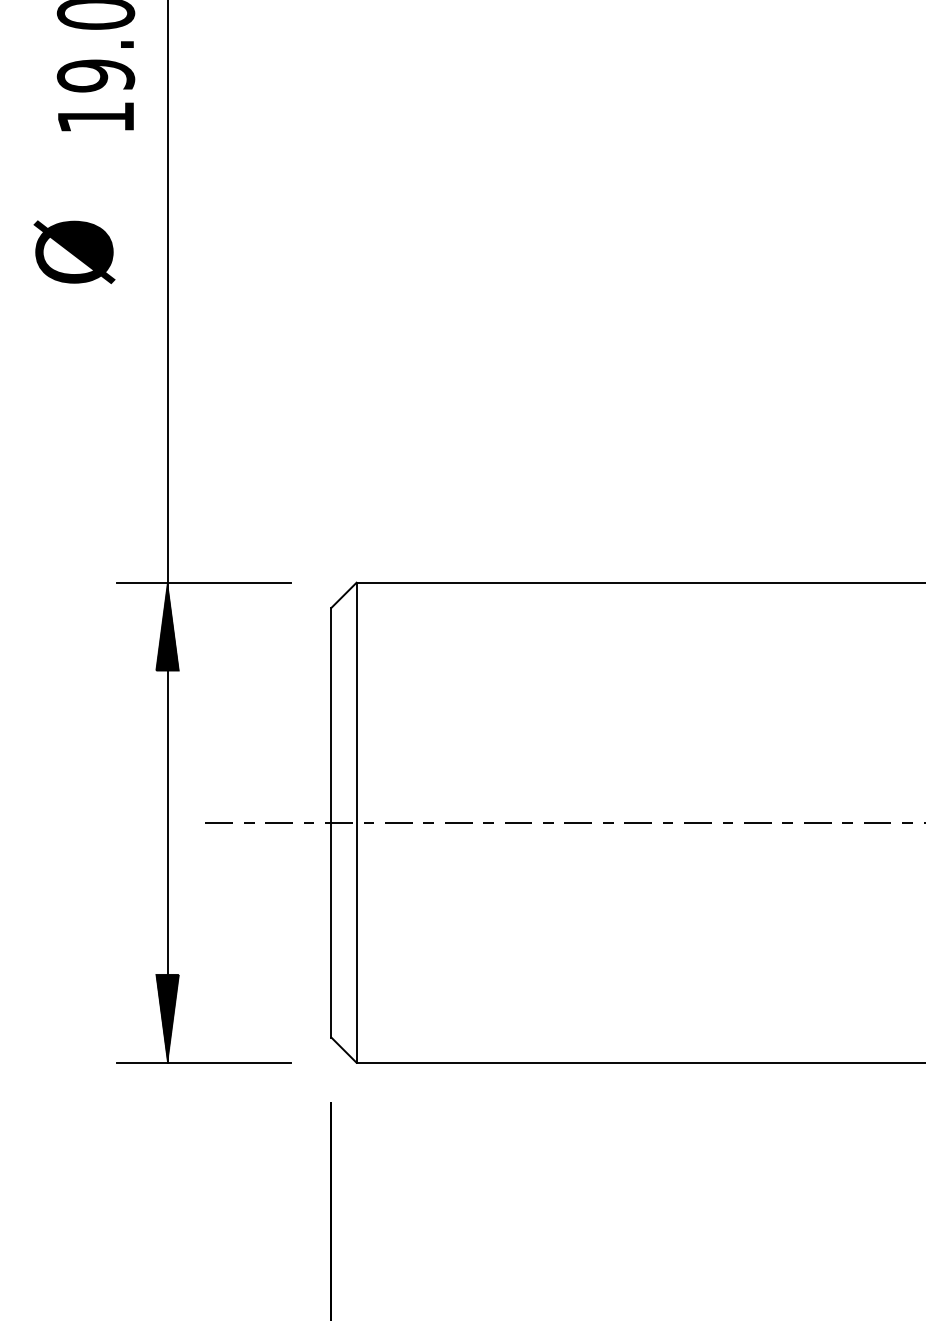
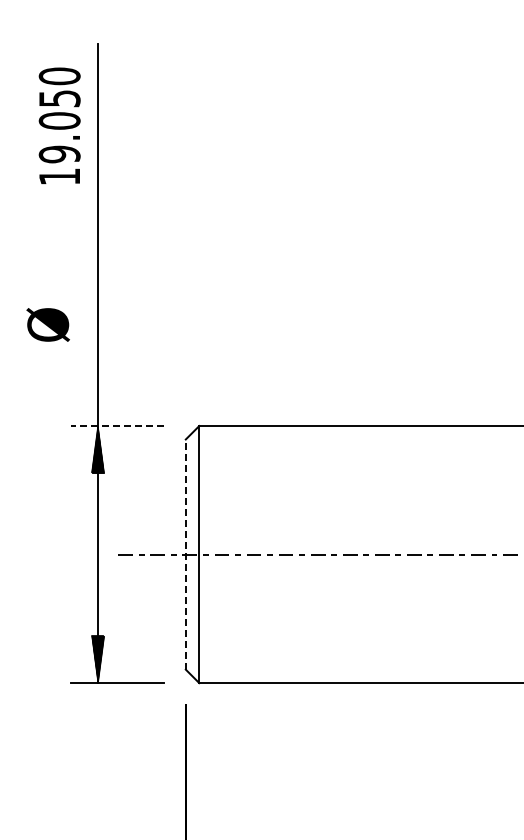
text: (73, 251) -> (47, 324), moved
line: (203, 583) -> (117, 426), solid -> dashed
line: (330, 822) -> (185, 554), solid -> dashed

